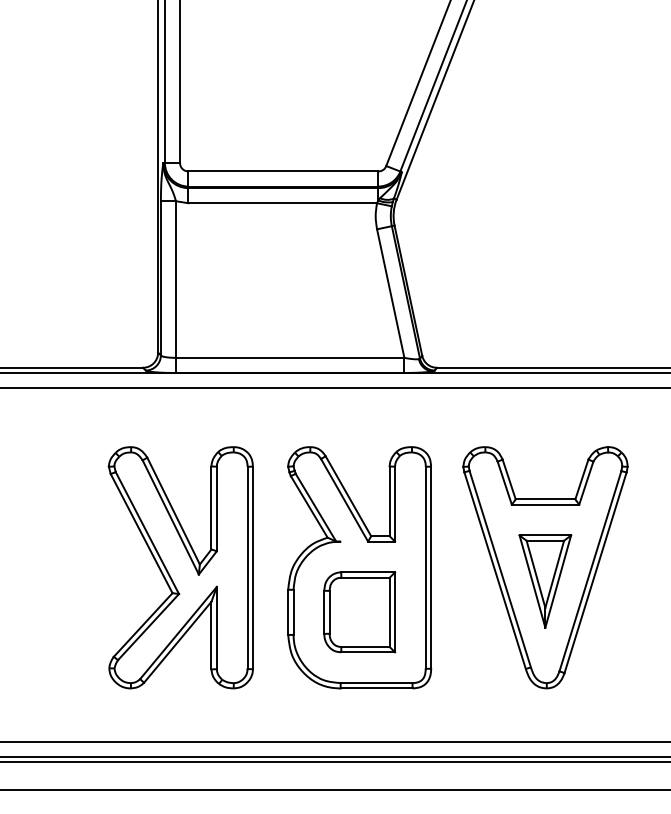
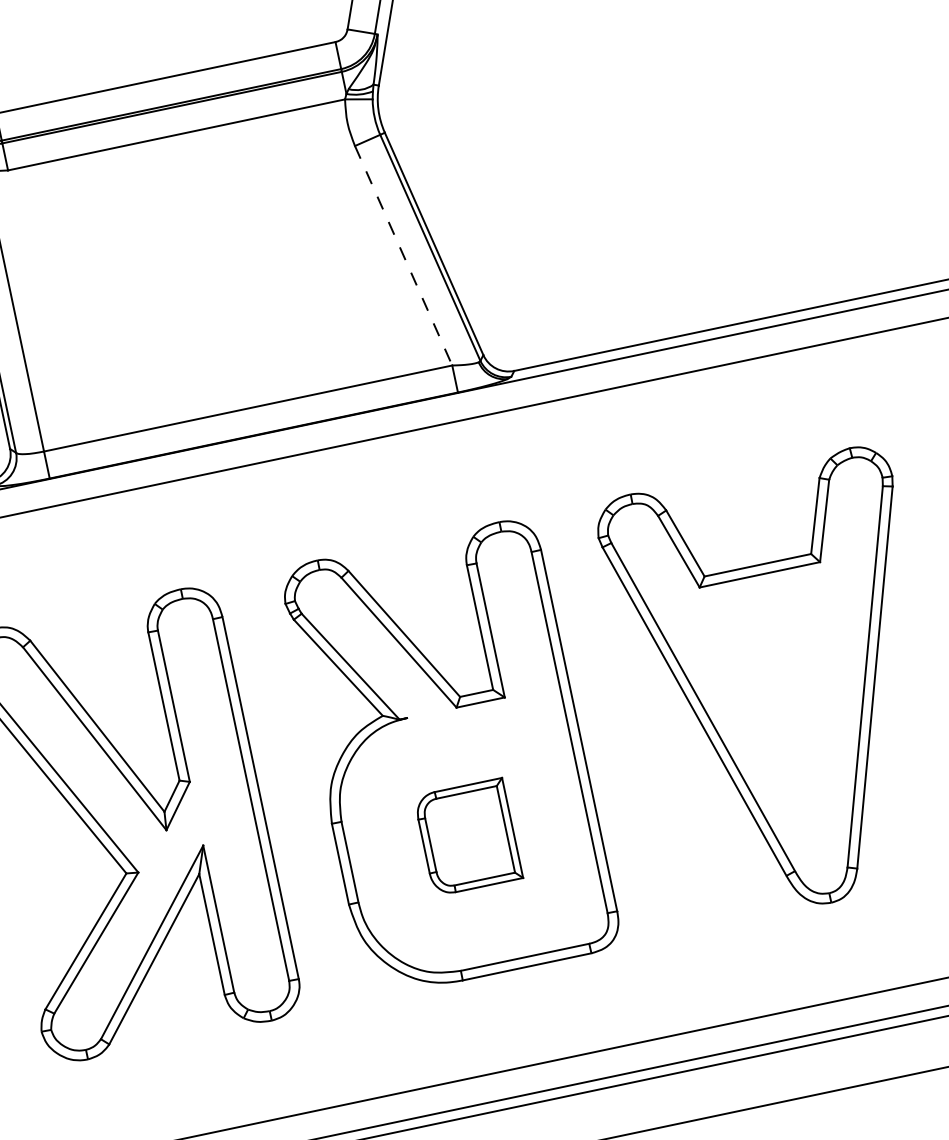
line: (390, 293) -> (403, 255), solid -> dashed
part: (545, 581) -> (788, 712), removed
part: (359, 612) -> (467, 837), size x0.7

